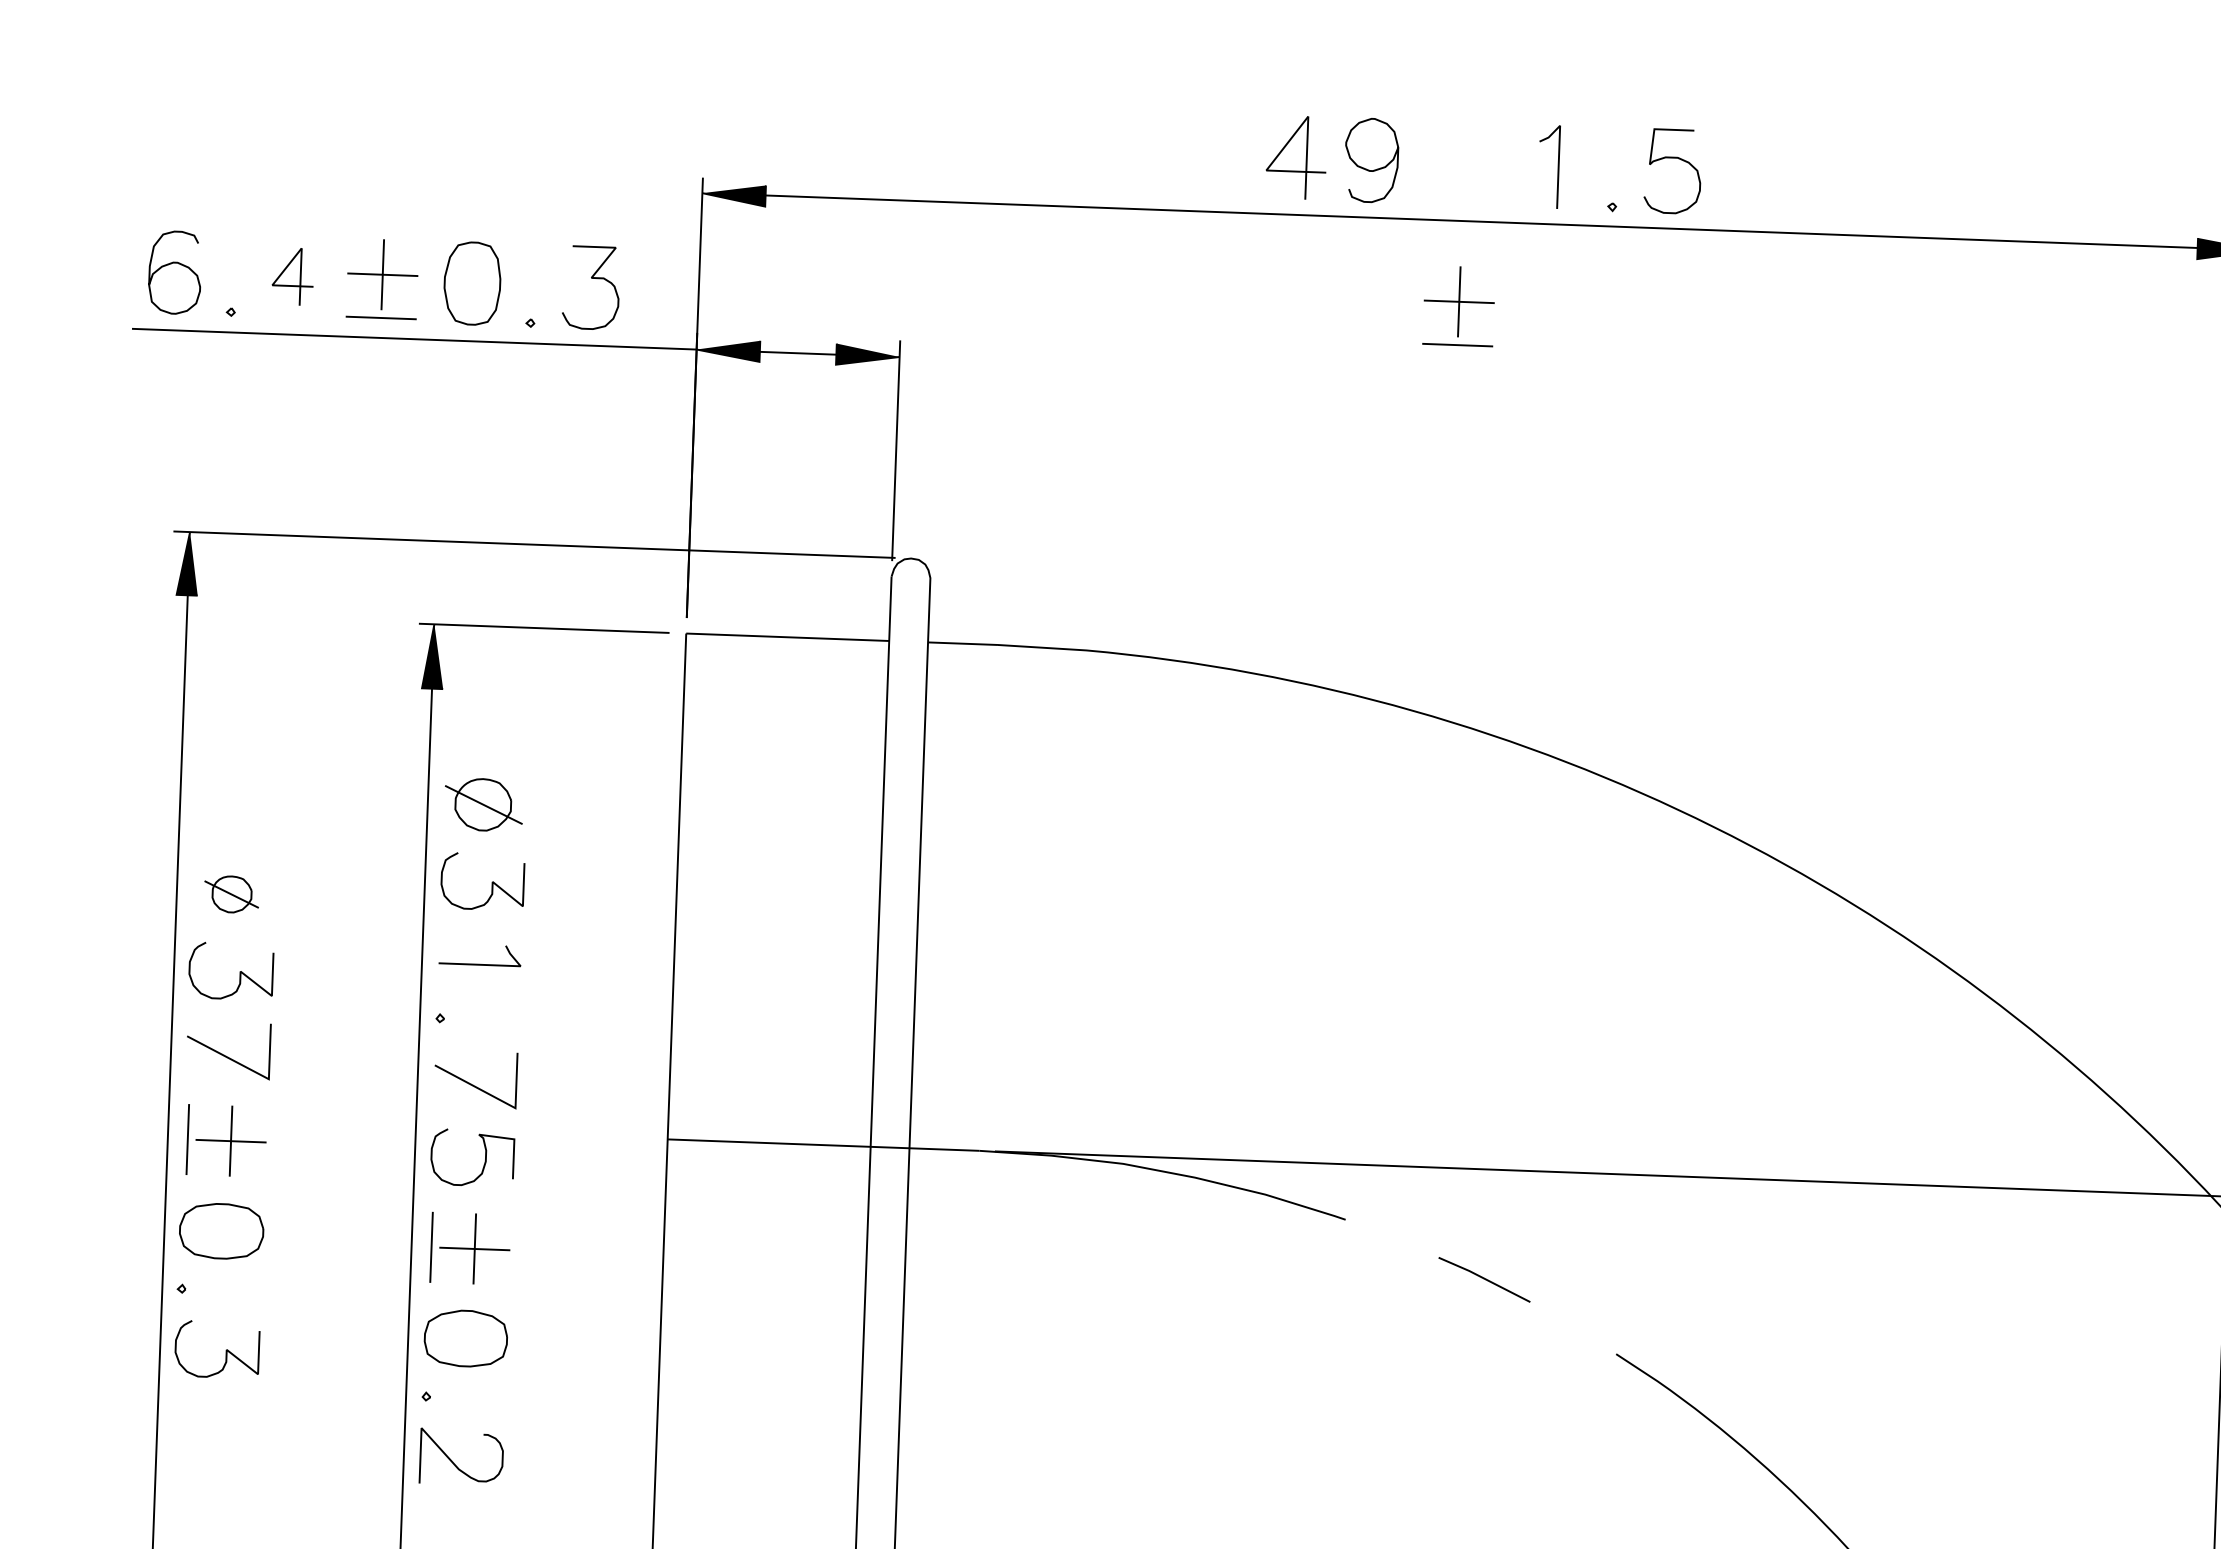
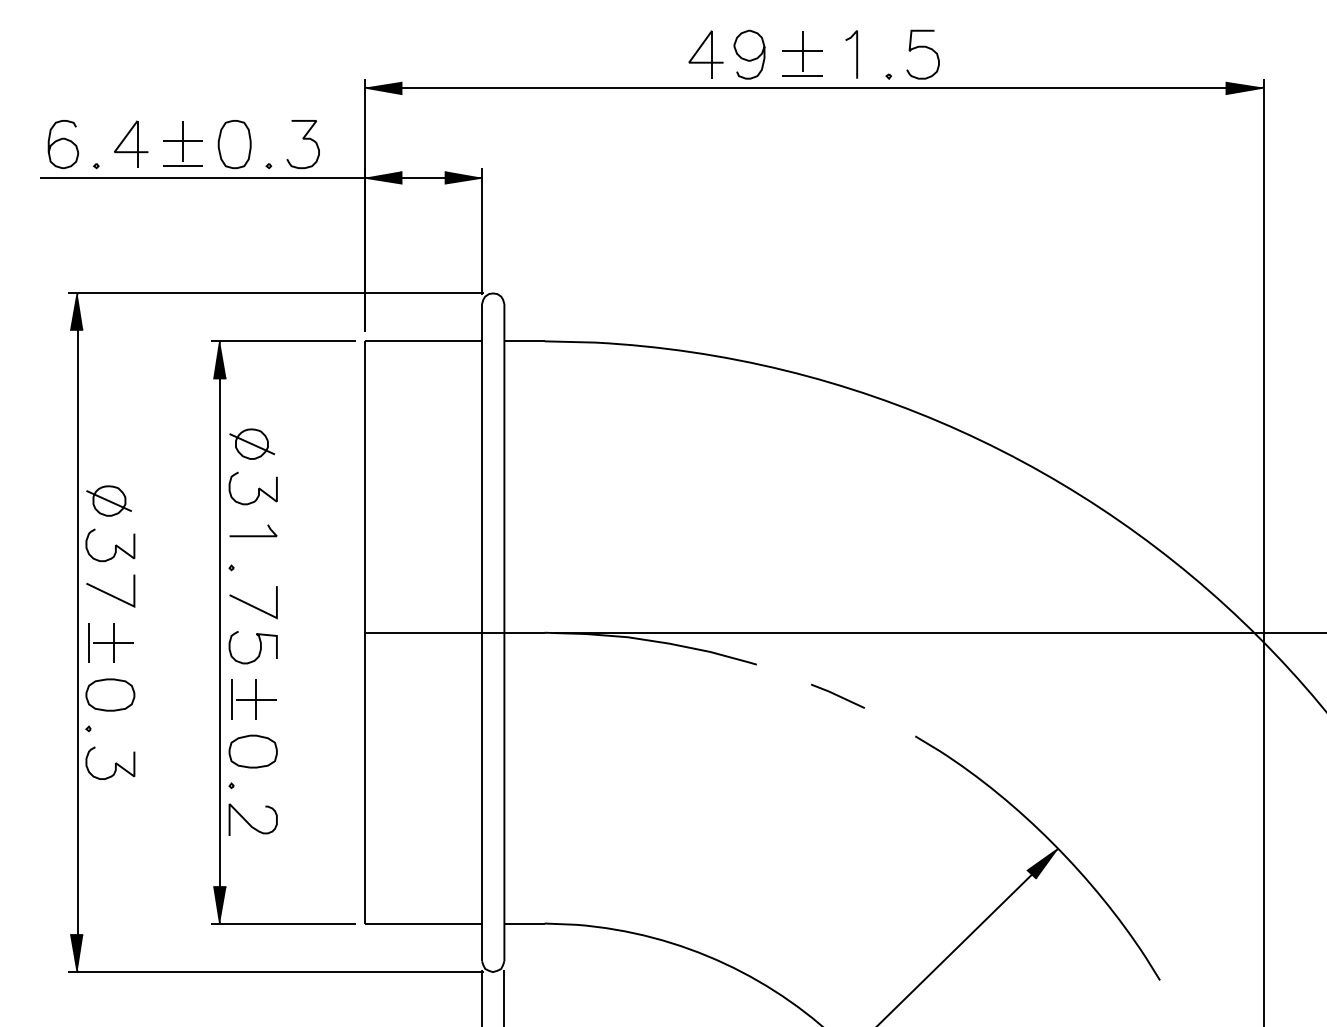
part: (293, 275) -> (131, 143), size x1.43
part: (1458, 305) -> (802, 53), moved
part: (230, 893) -> (108, 500), size x1.43

